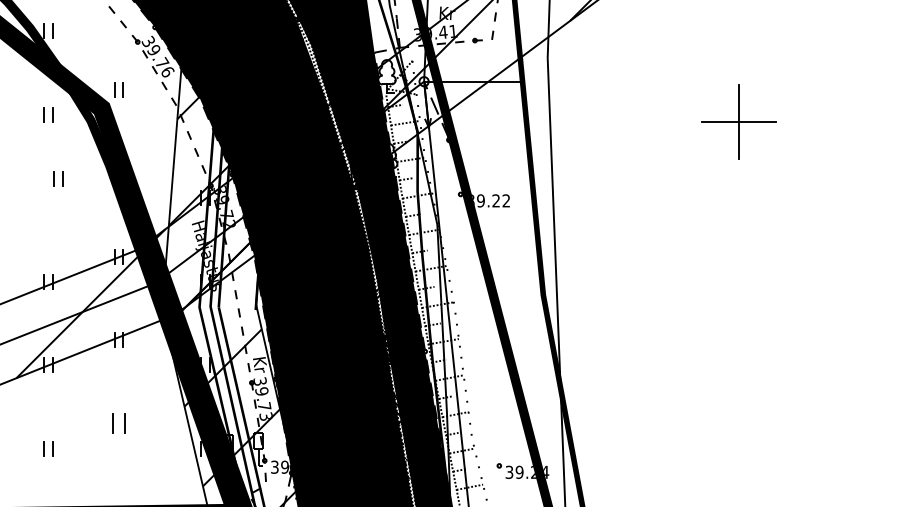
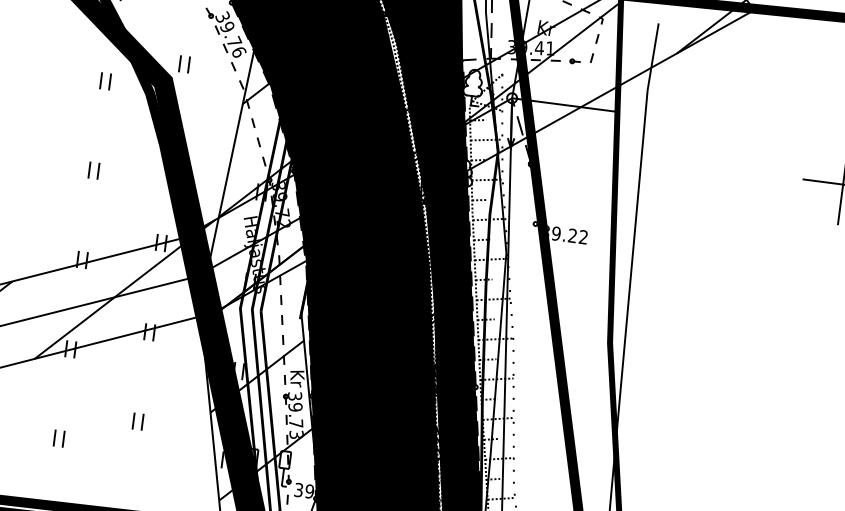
part: (58, 178) -> (94, 169), moved
part: (118, 423) -> (137, 421), size x0.71

